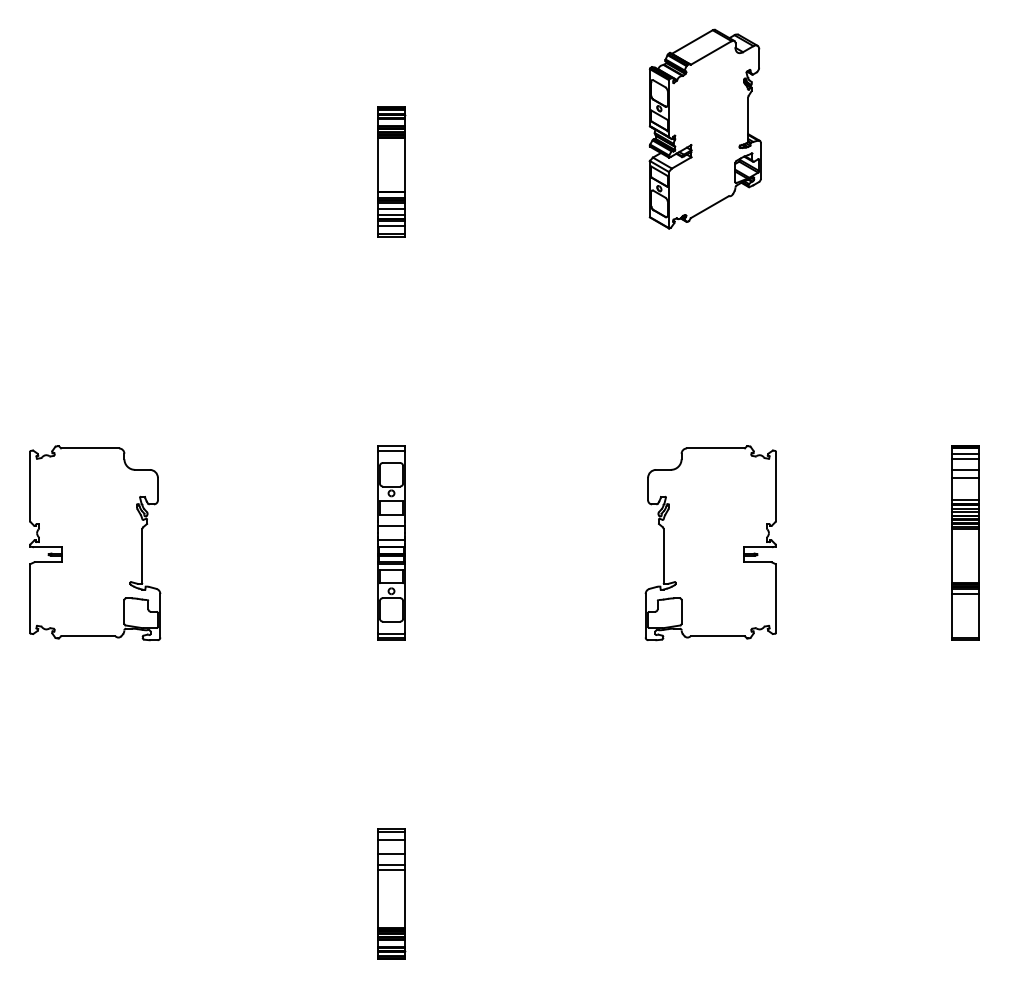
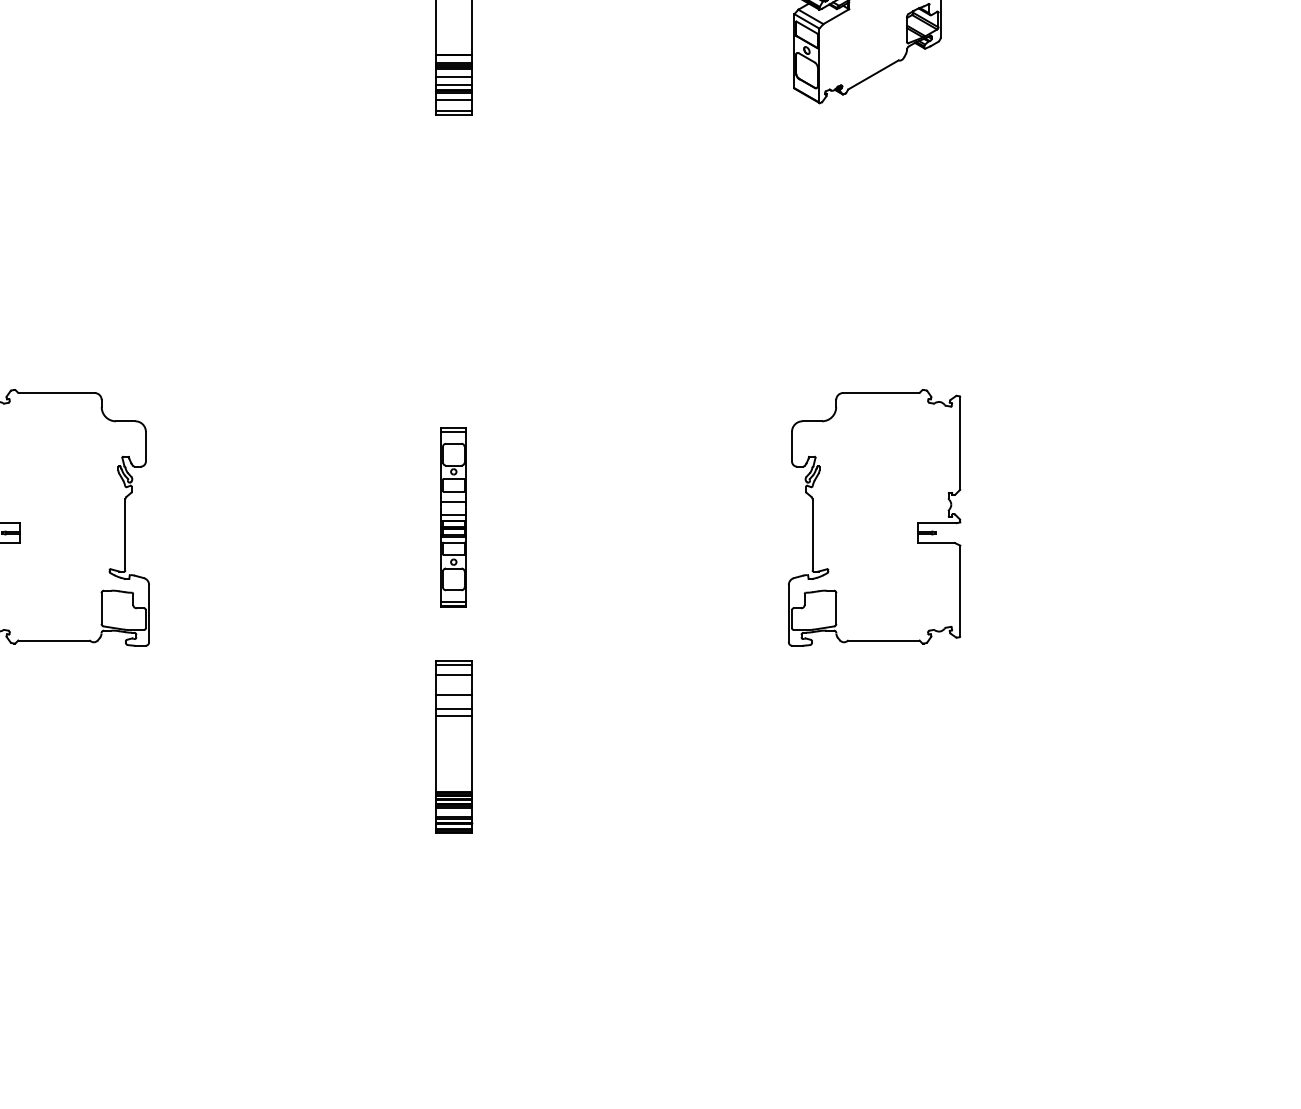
part: (391, 542) -> (453, 517), size x0.7
part: (965, 542) -> (1210, 517), removed
part: (391, 893) -> (453, 746), moved

